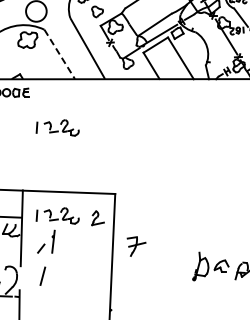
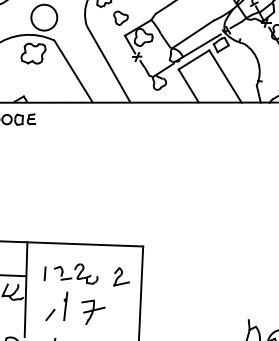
line: (59, 54) -> (73, 71), dashed -> solid
part: (57, 127) -> (70, 163), removed
part: (136, 246) -> (93, 312), moved

